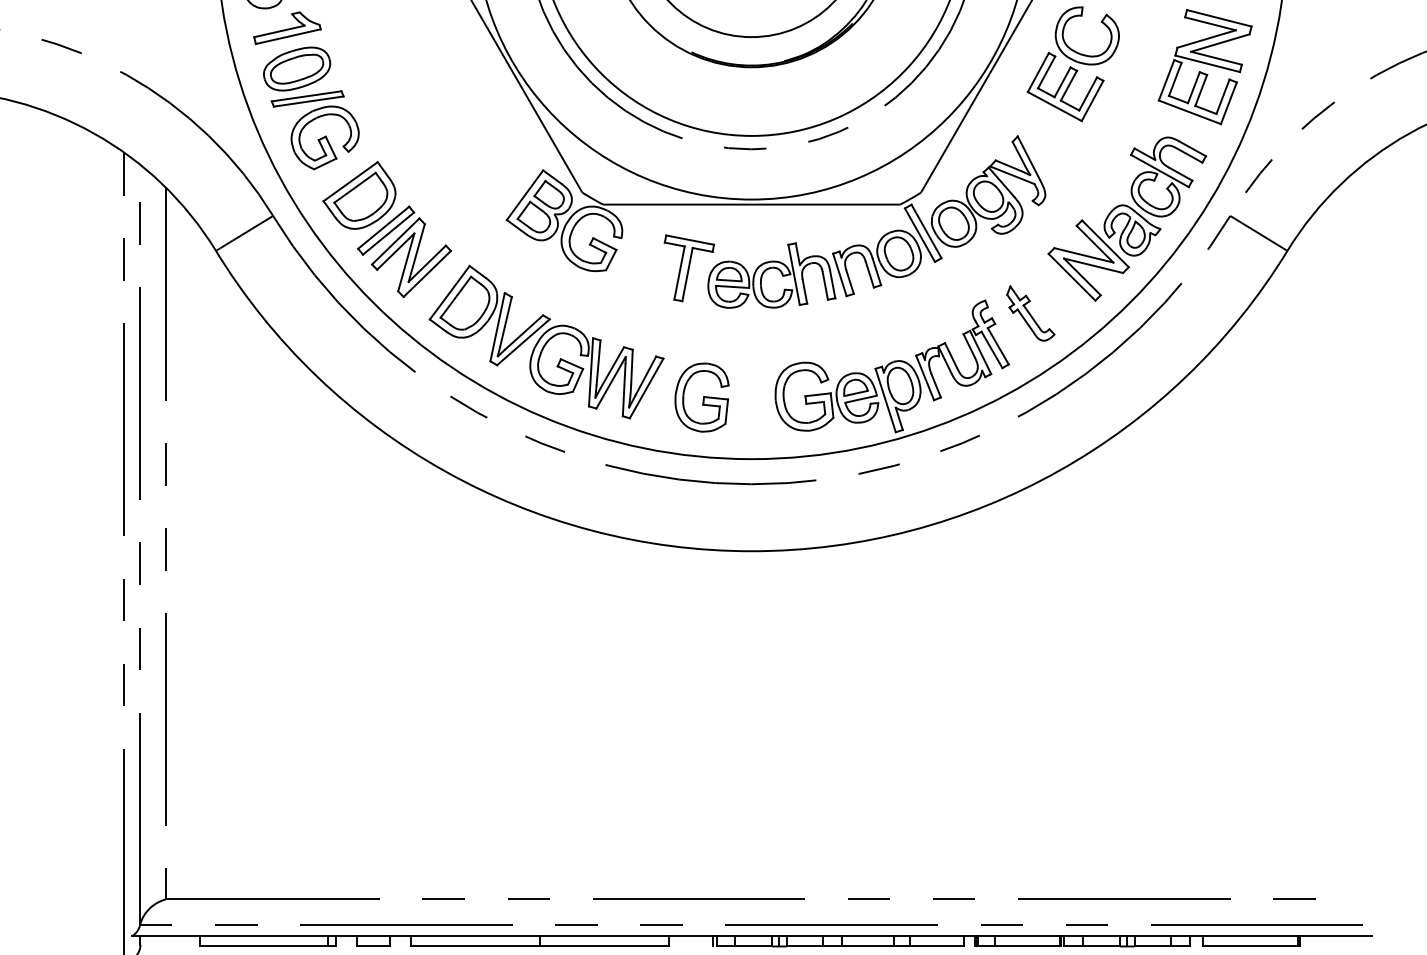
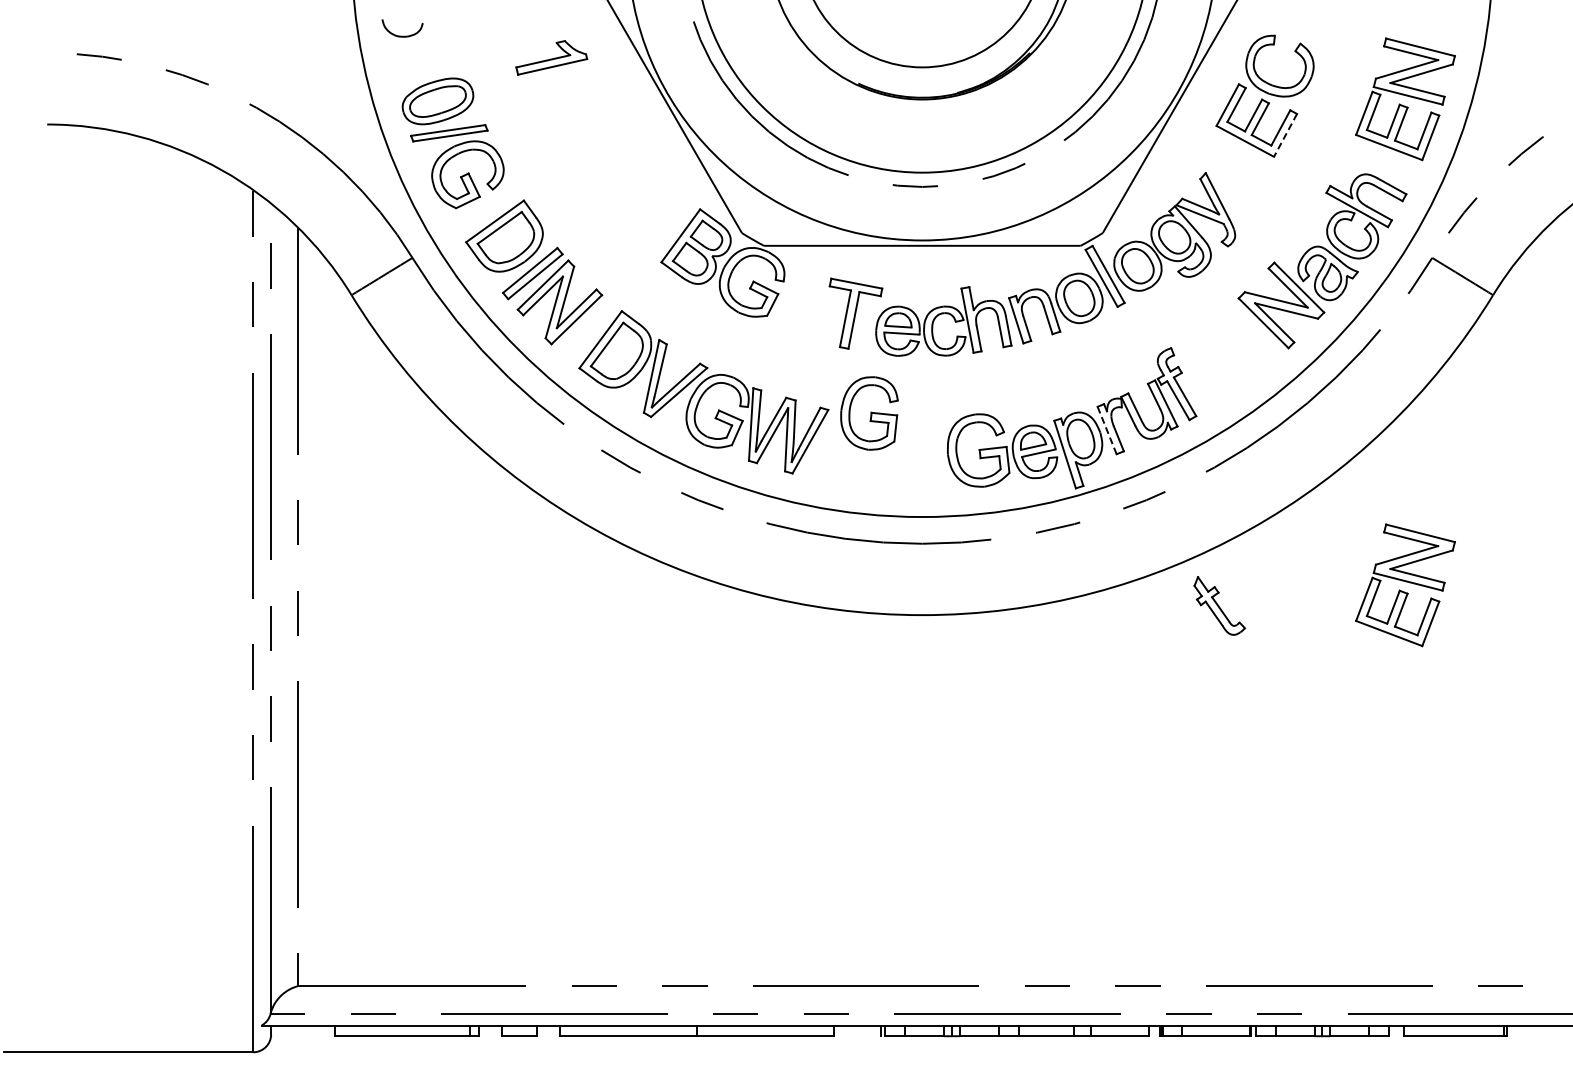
part: (287, 27) -> (551, 57), moved
line: (1092, 101) -> (1285, 135), solid -> dashed
part: (1030, 313) -> (1219, 605), moved
line: (925, 377) -> (1107, 430), solid -> dashed
part: (702, 397) -> (869, 413), moved
part: (1205, 523) -> (1405, 585), added

